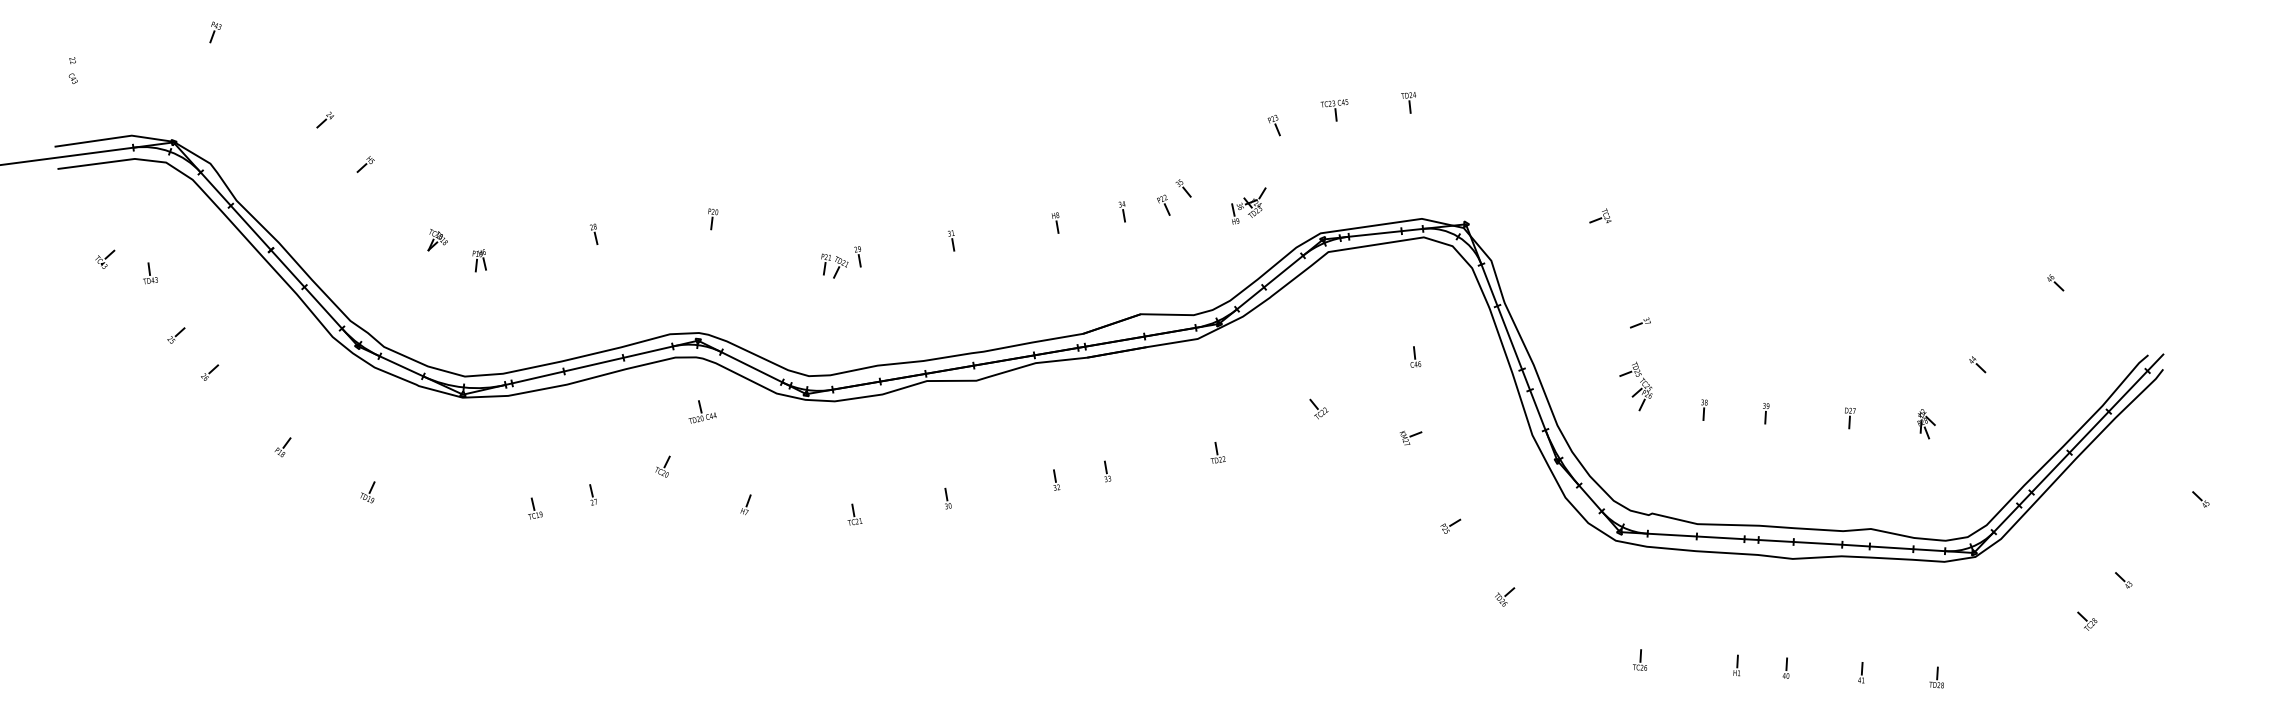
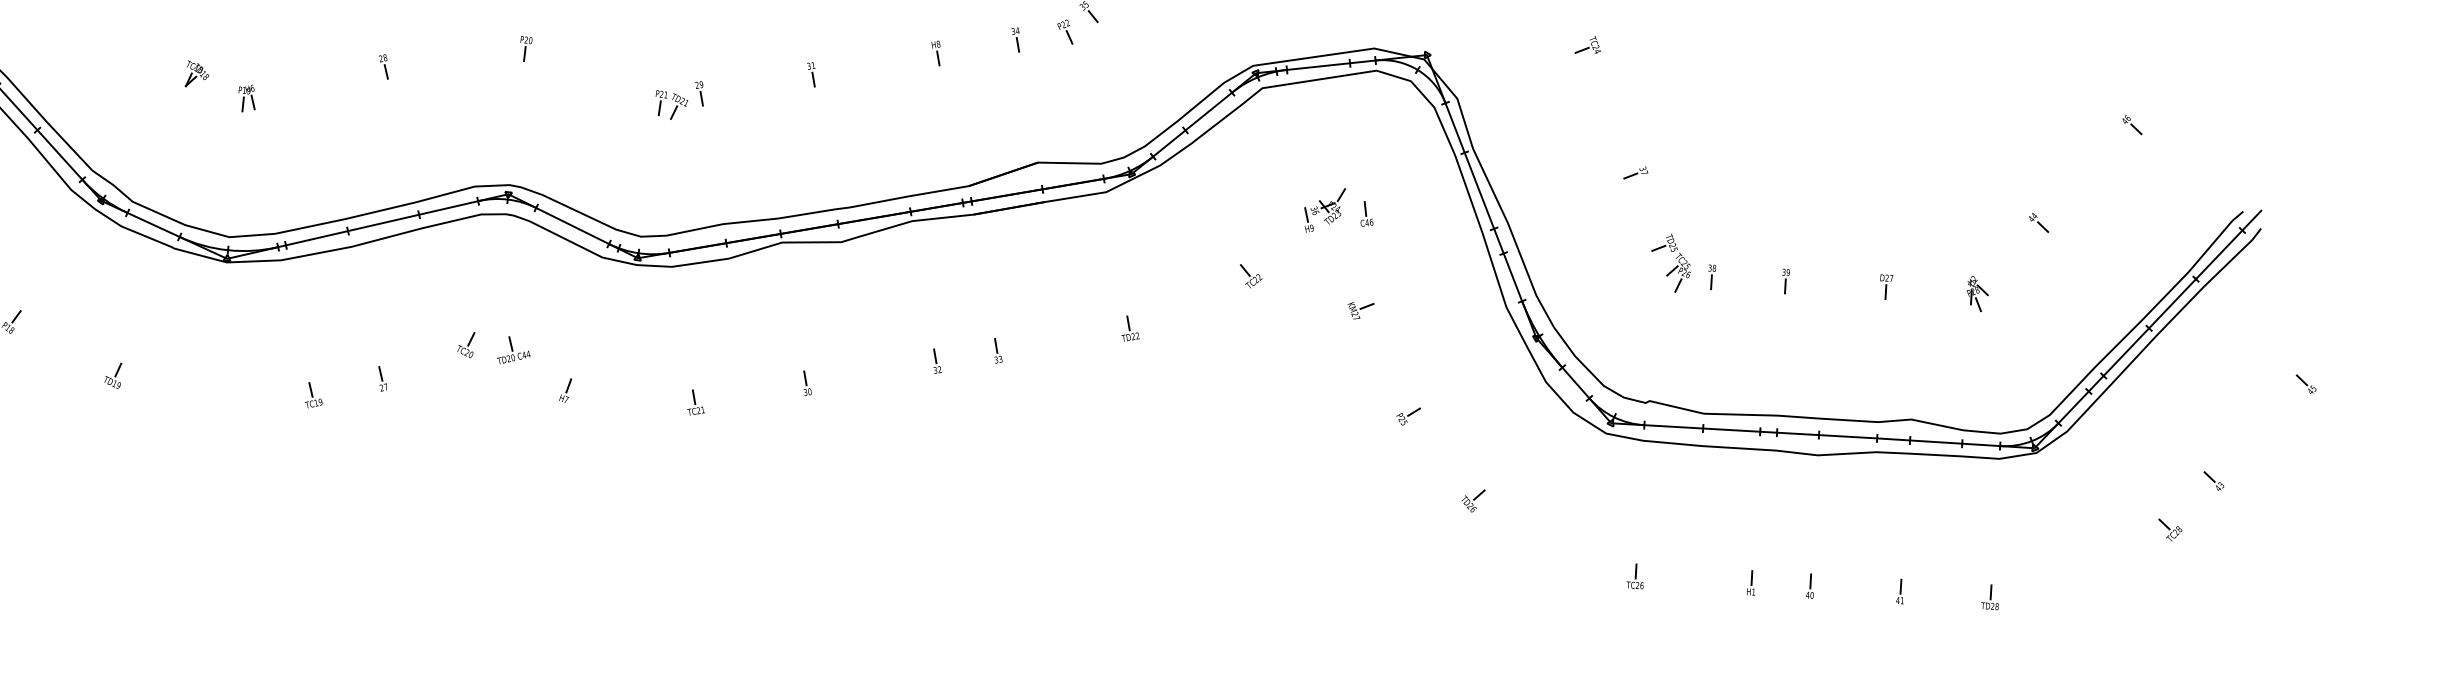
part: (1248, 205) -> (1324, 209), moved
part: (1635, 386) -> (1670, 263), moved
part: (702, 411) -> (513, 349), moved

